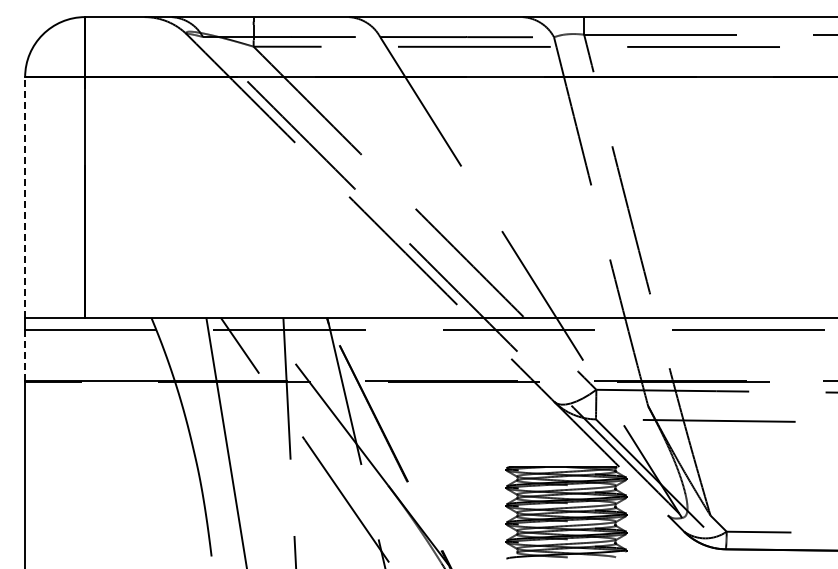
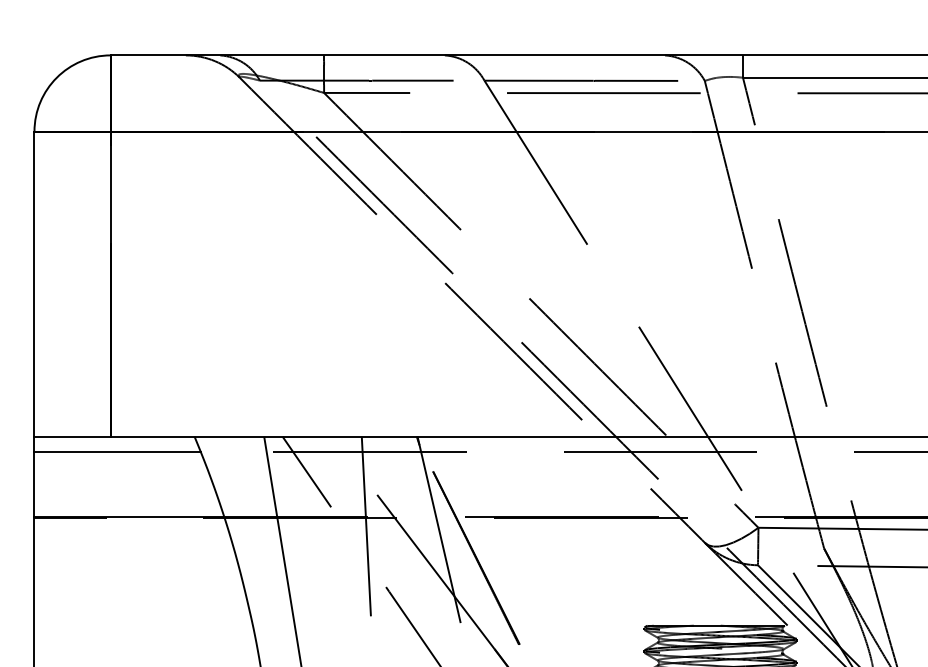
line: (25, 197) -> (34, 284), dashed -> solid
line: (25, 355) -> (34, 484), dashed -> solid

